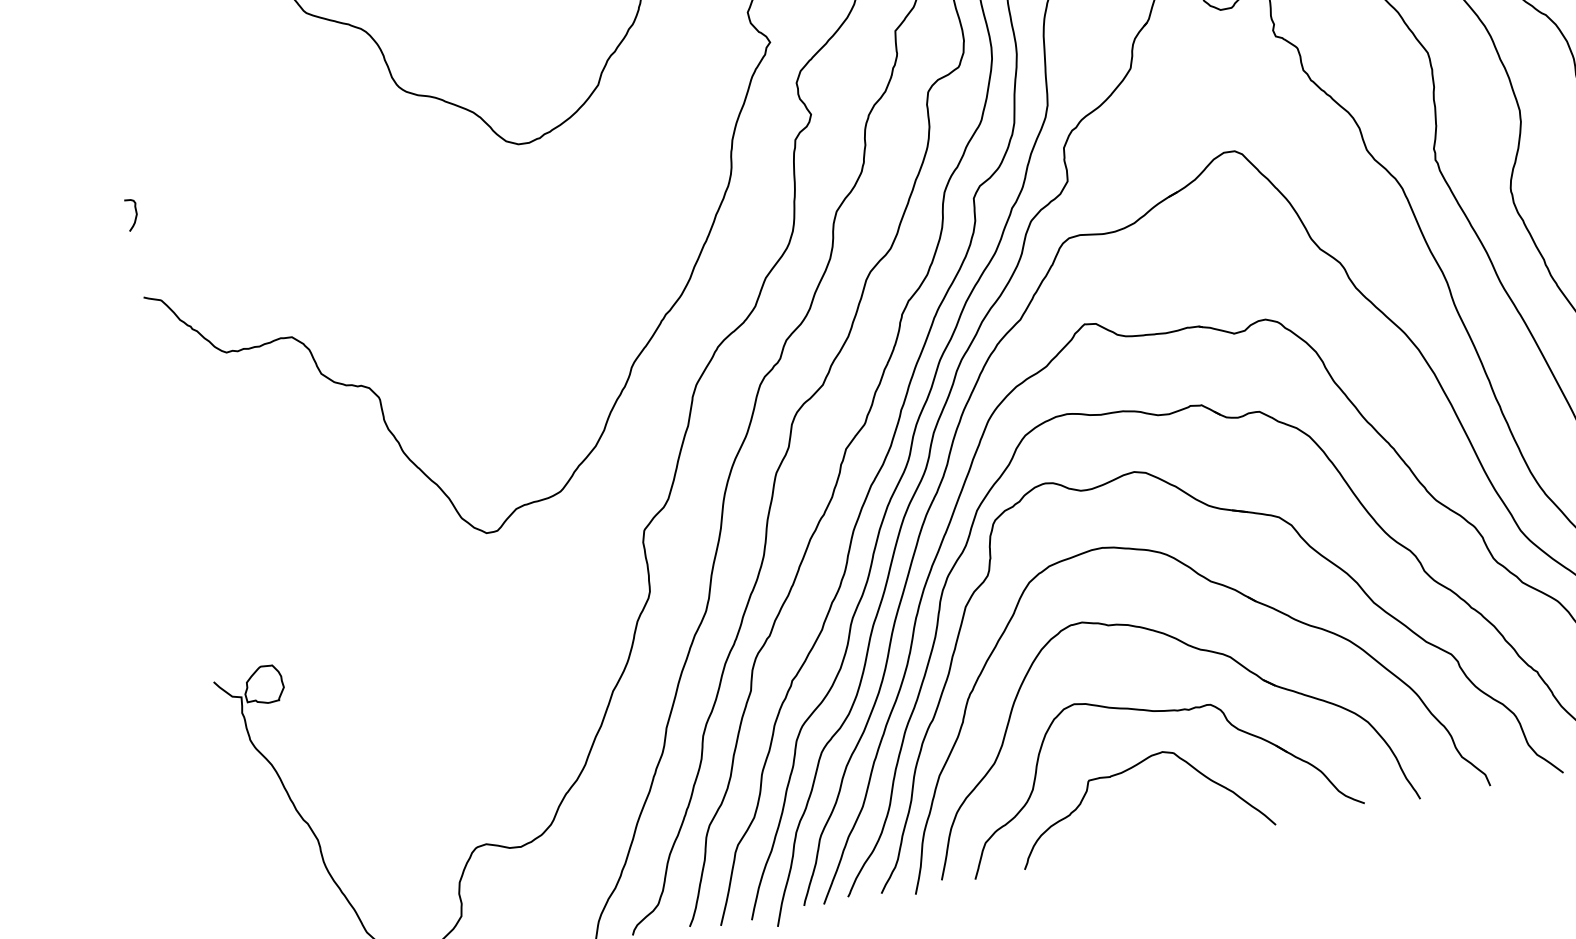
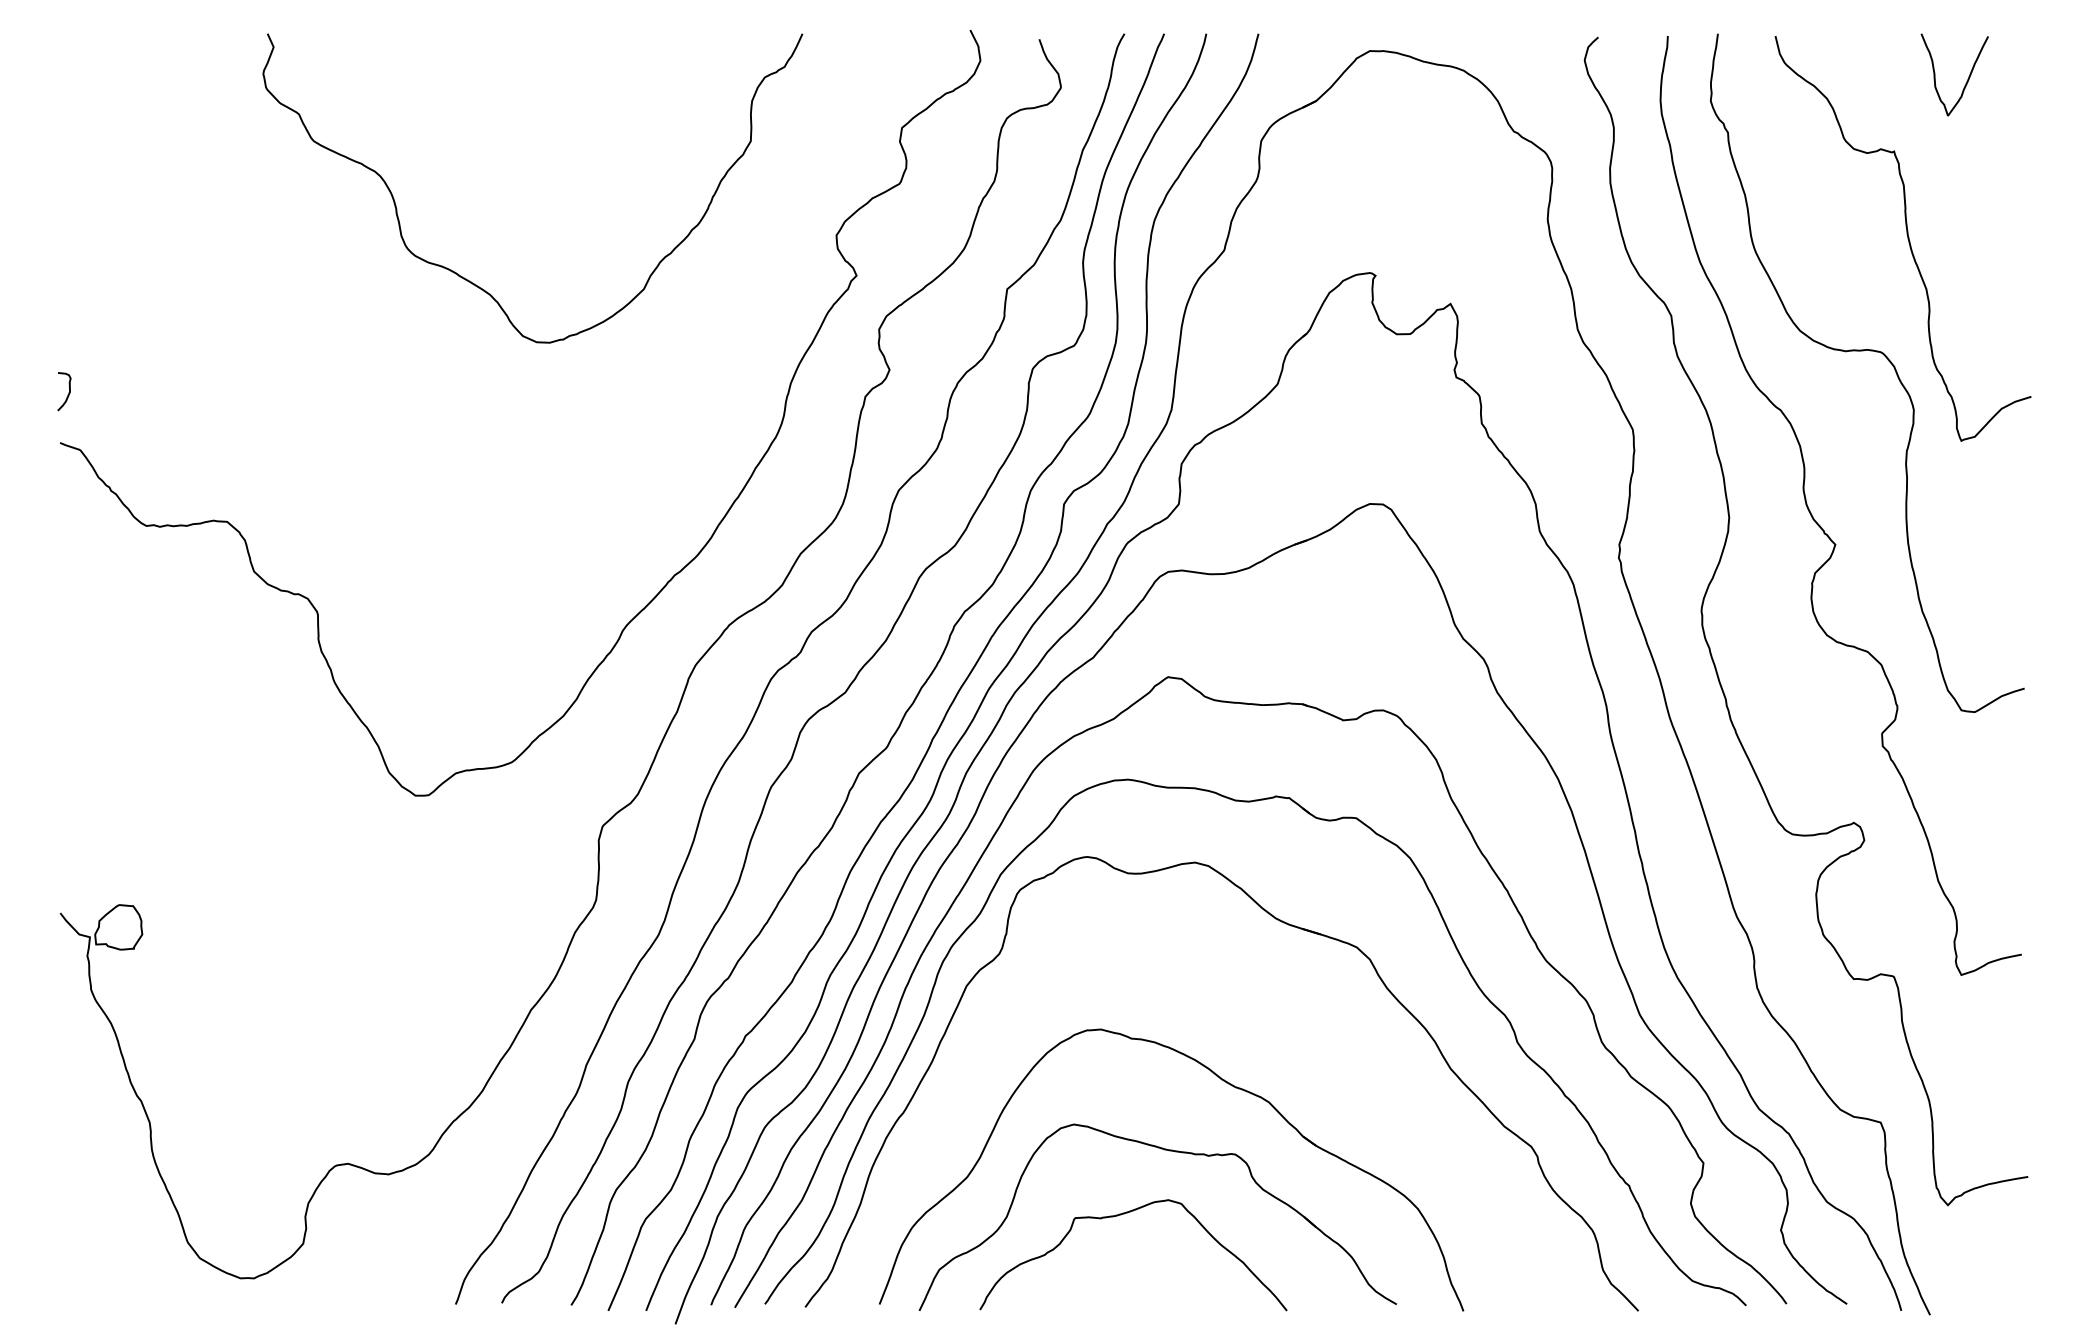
curve: (135, 214) -> (68, 392), moved
part: (1210, 582) -> (1261, 1009), removed

